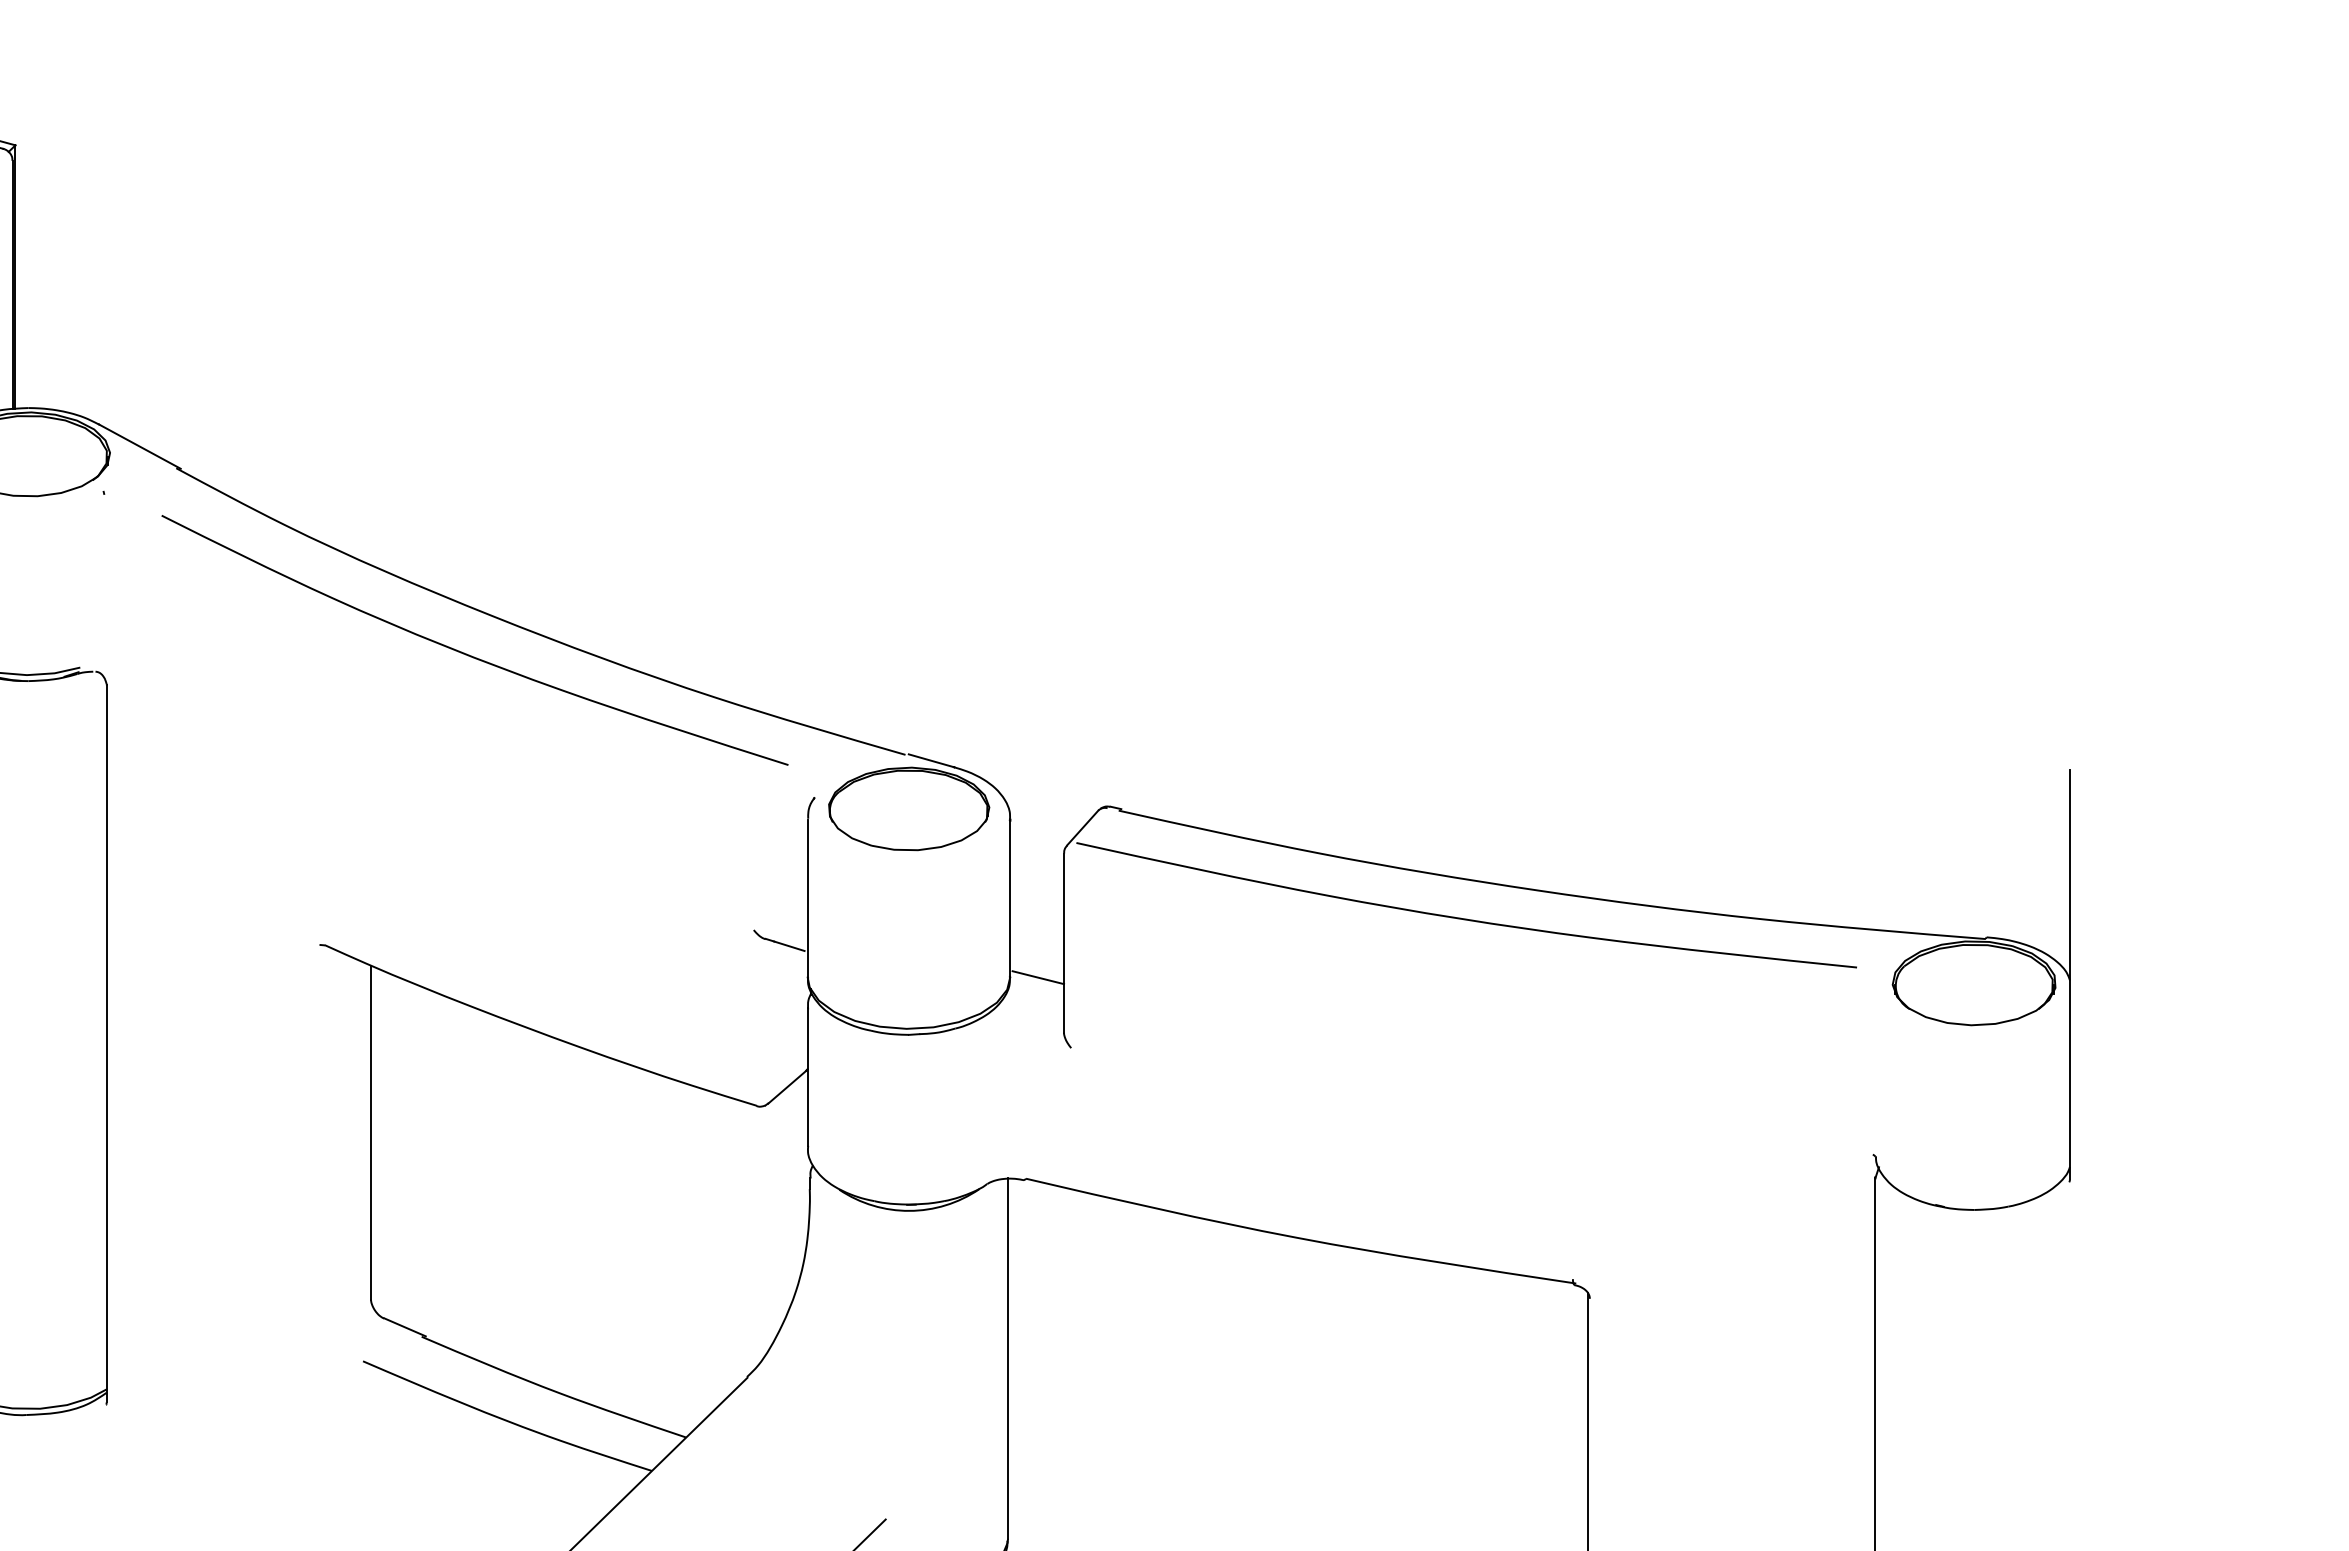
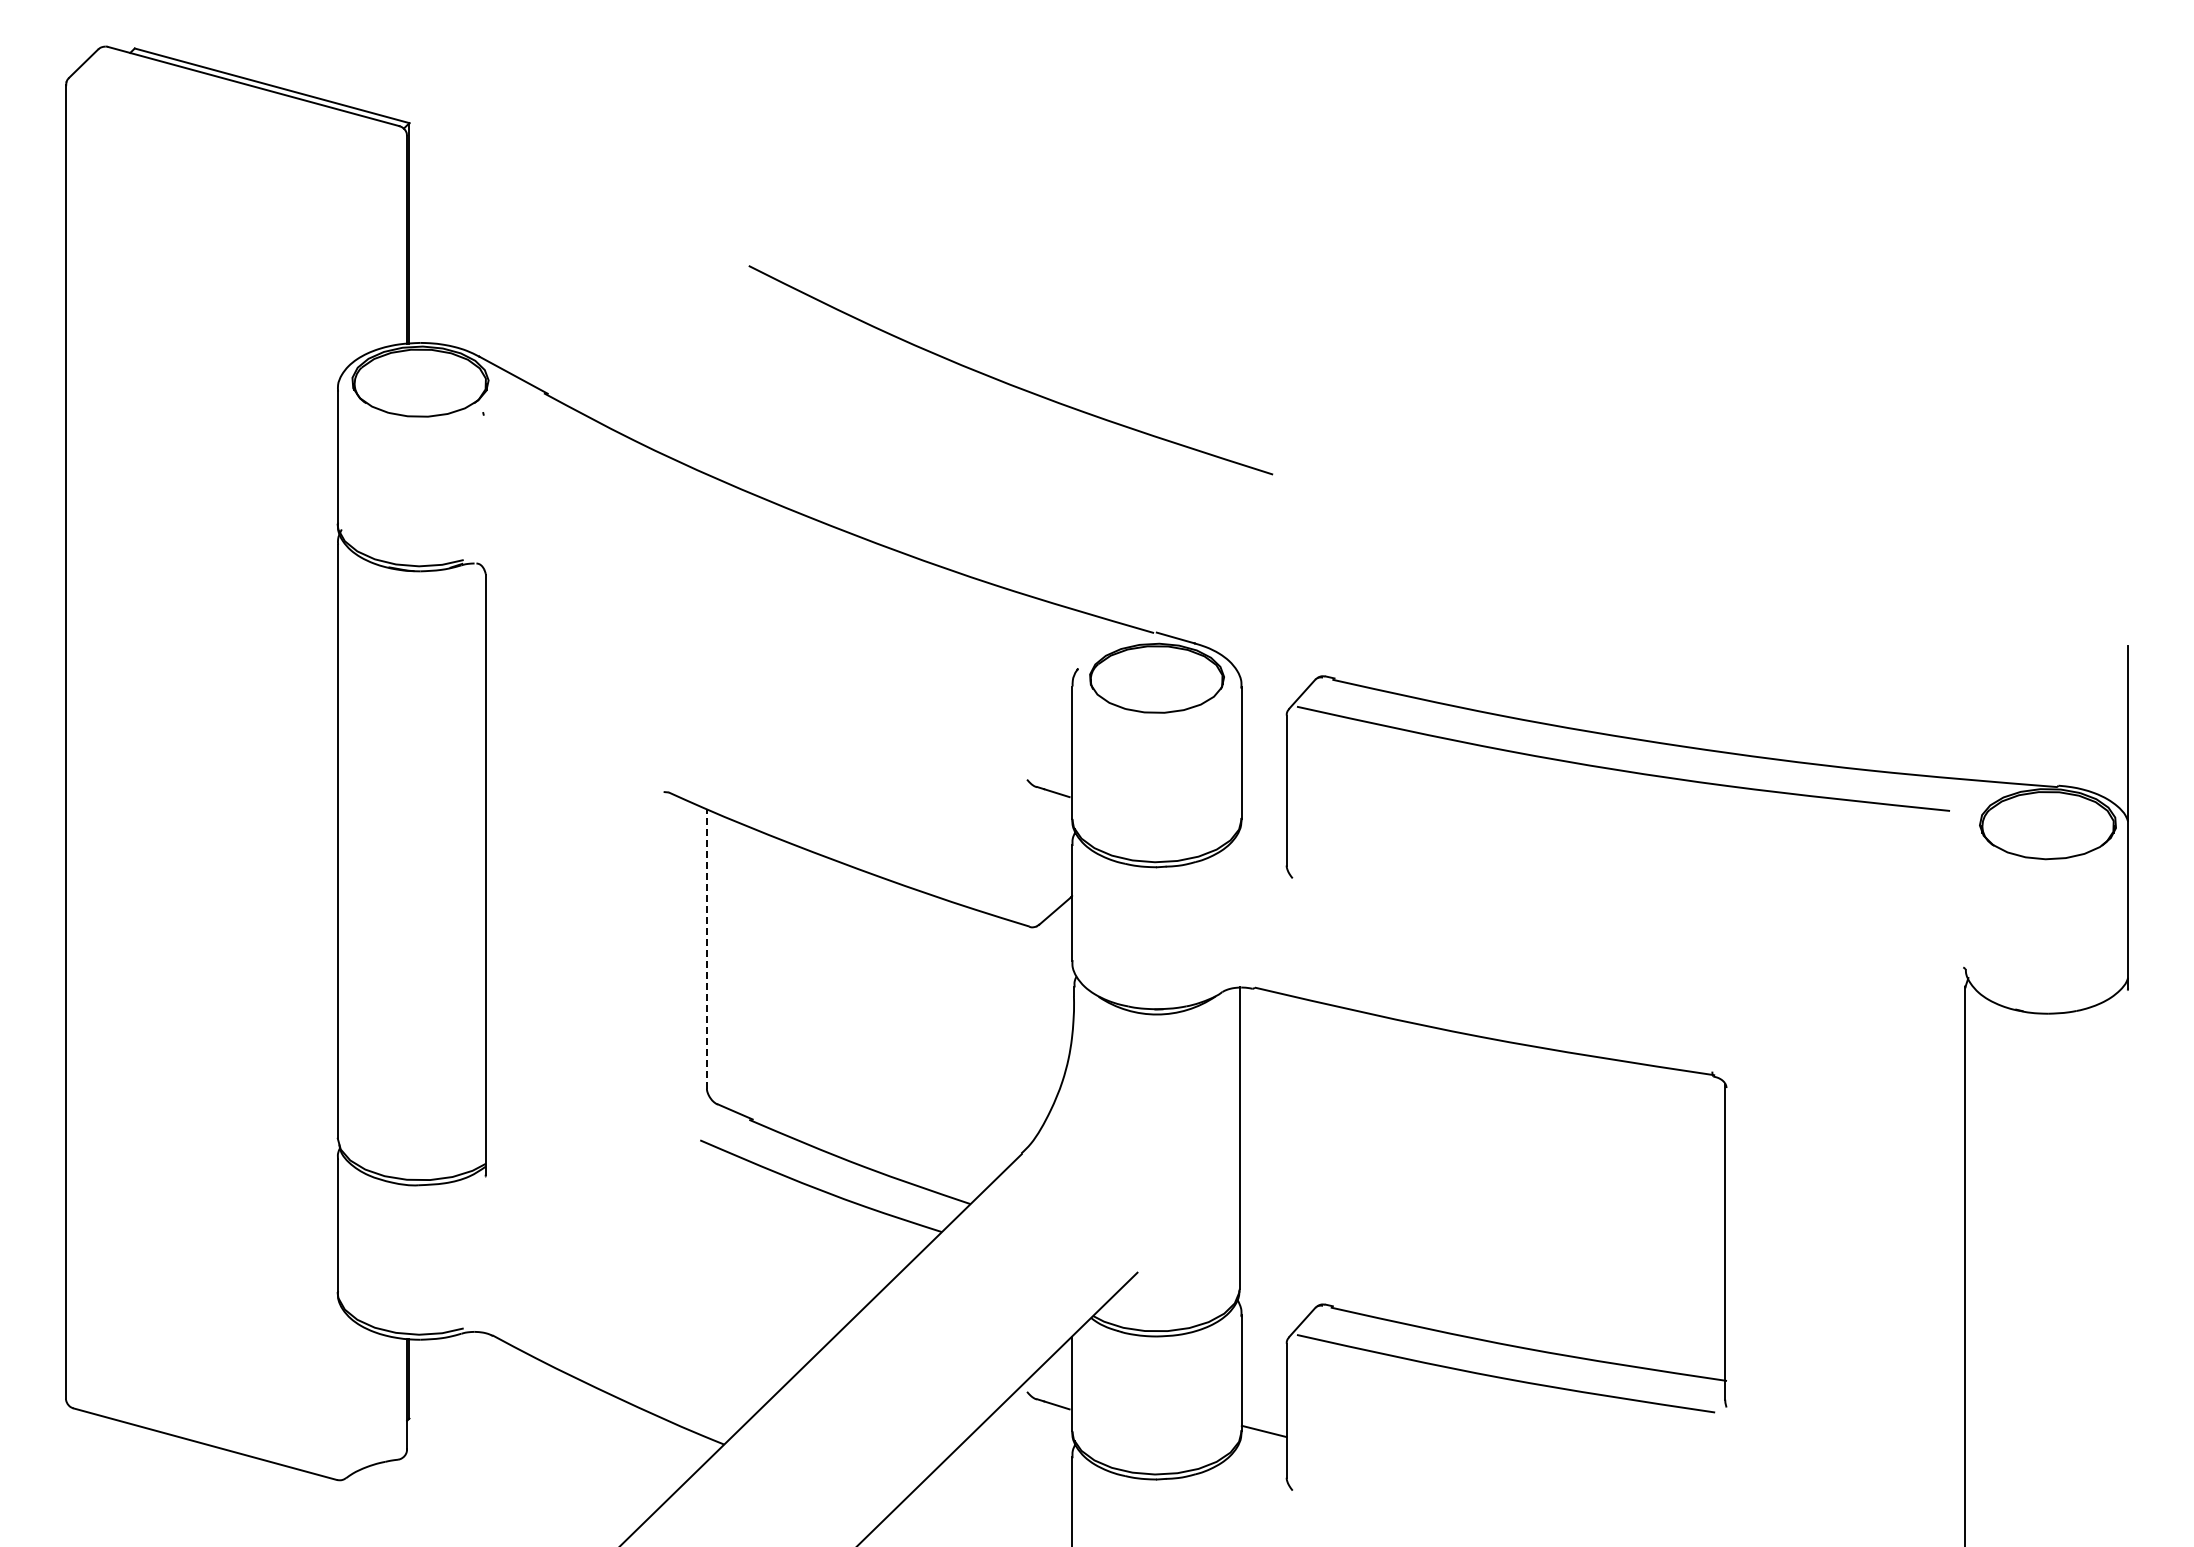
curve: (468, 653) -> (1005, 381), moved
line: (1037, 977) -> (1264, 819), removed
line: (371, 1133) -> (707, 949), solid -> dashed

